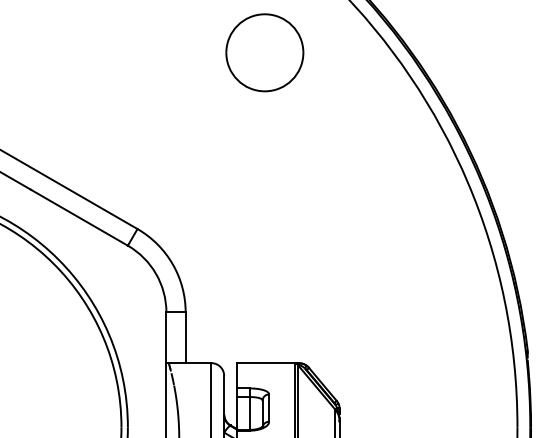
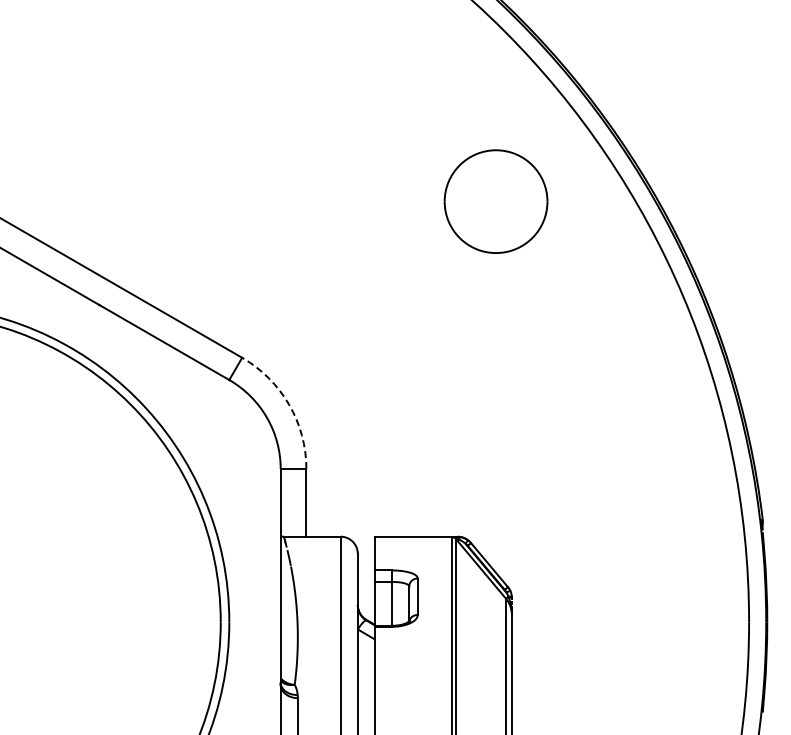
part: (264, 52) -> (495, 201), moved
arc: (172, 264) -> (289, 404), solid -> dashed

